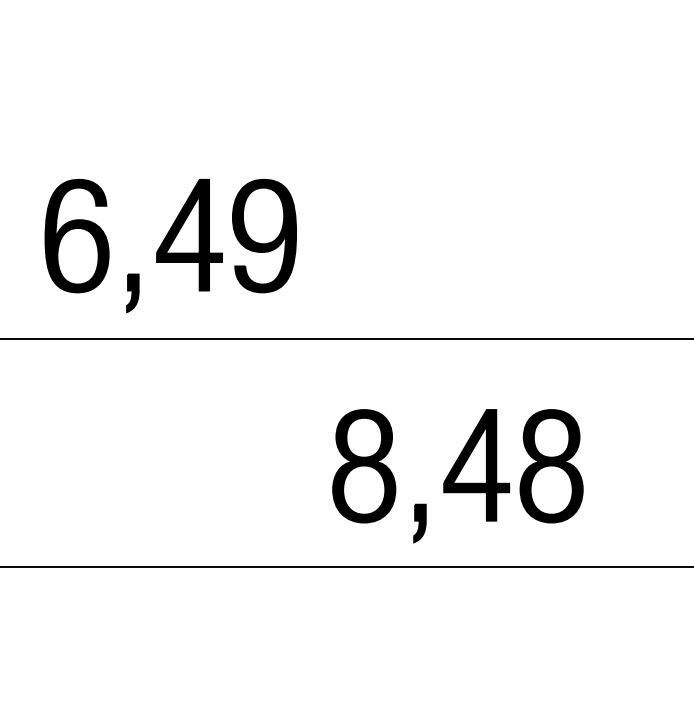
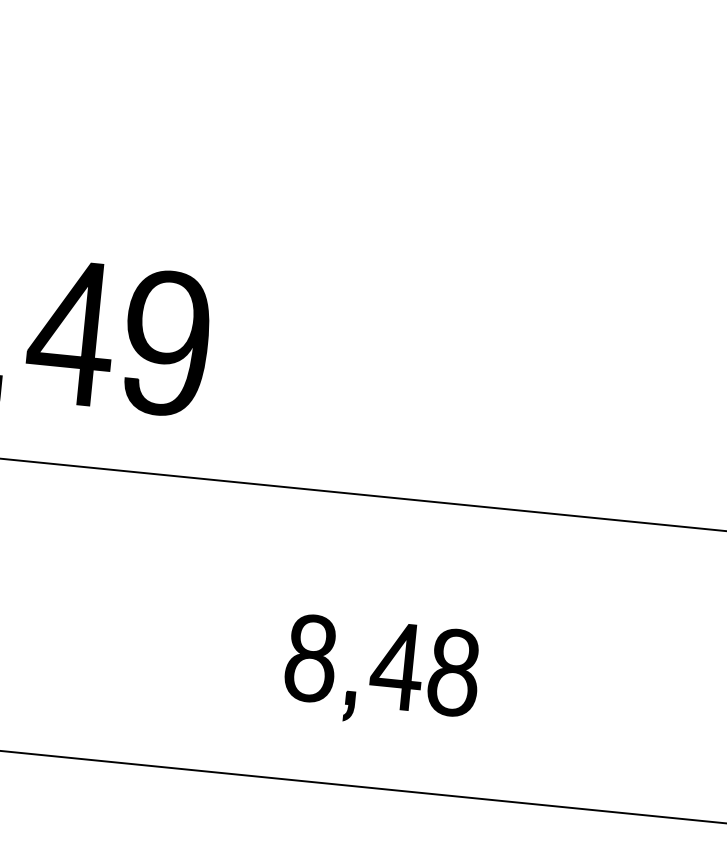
part: (457, 476) -> (381, 673), size x0.6

